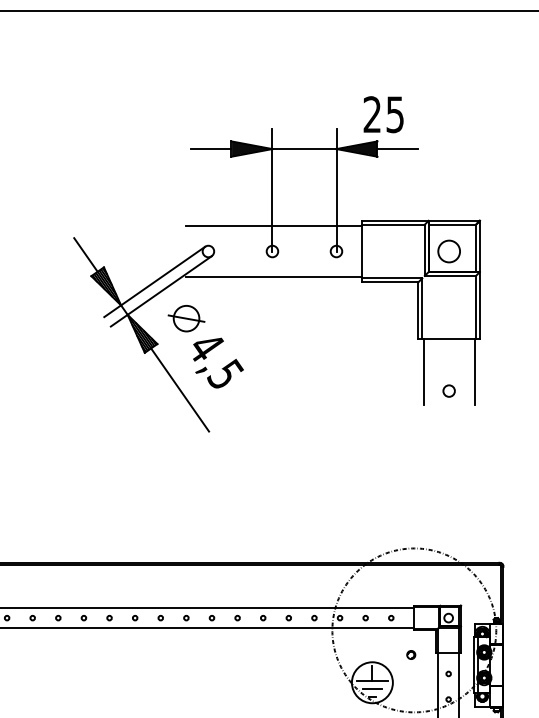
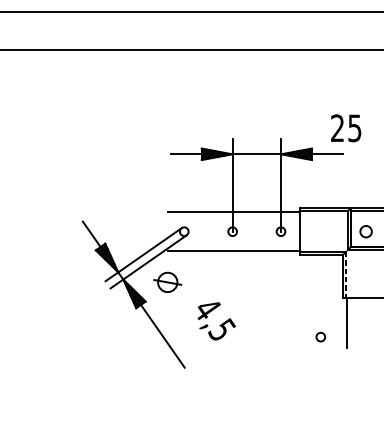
text: (383, 114) -> (346, 128), moved
circle: (448, 251) -> (365, 231), size x0.7
line: (422, 309) -> (346, 275), solid -> dashed
text: (218, 362) -> (216, 320), moved
circle: (448, 390) -> (320, 336), moved

